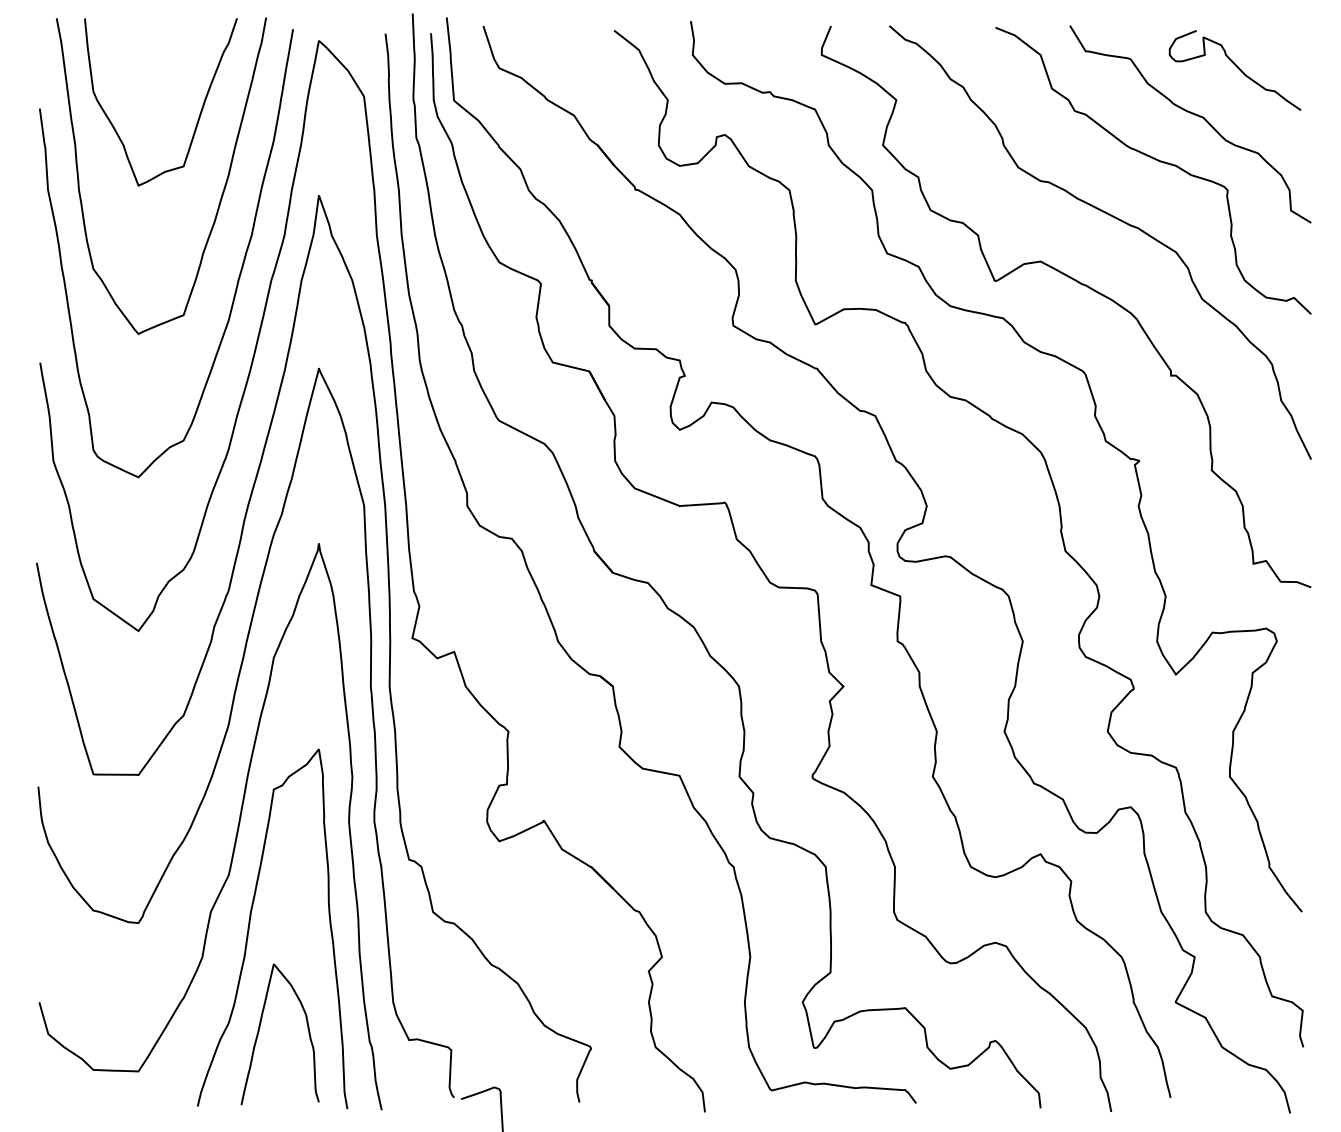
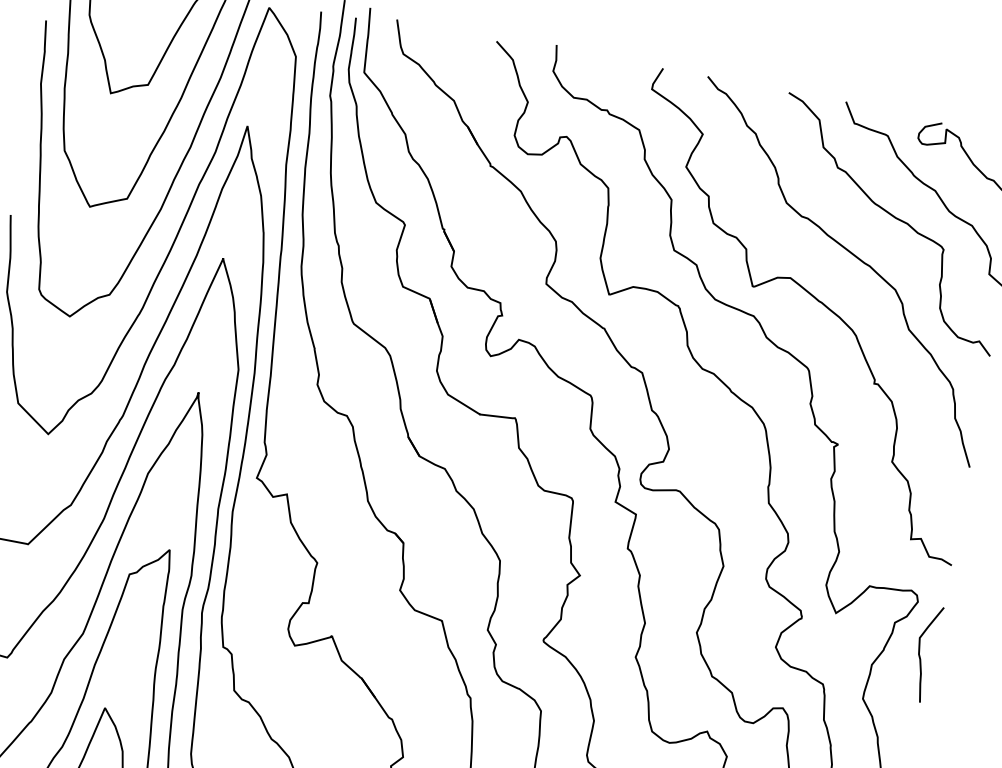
curve: (1291, 706) -> (919, 653), added

